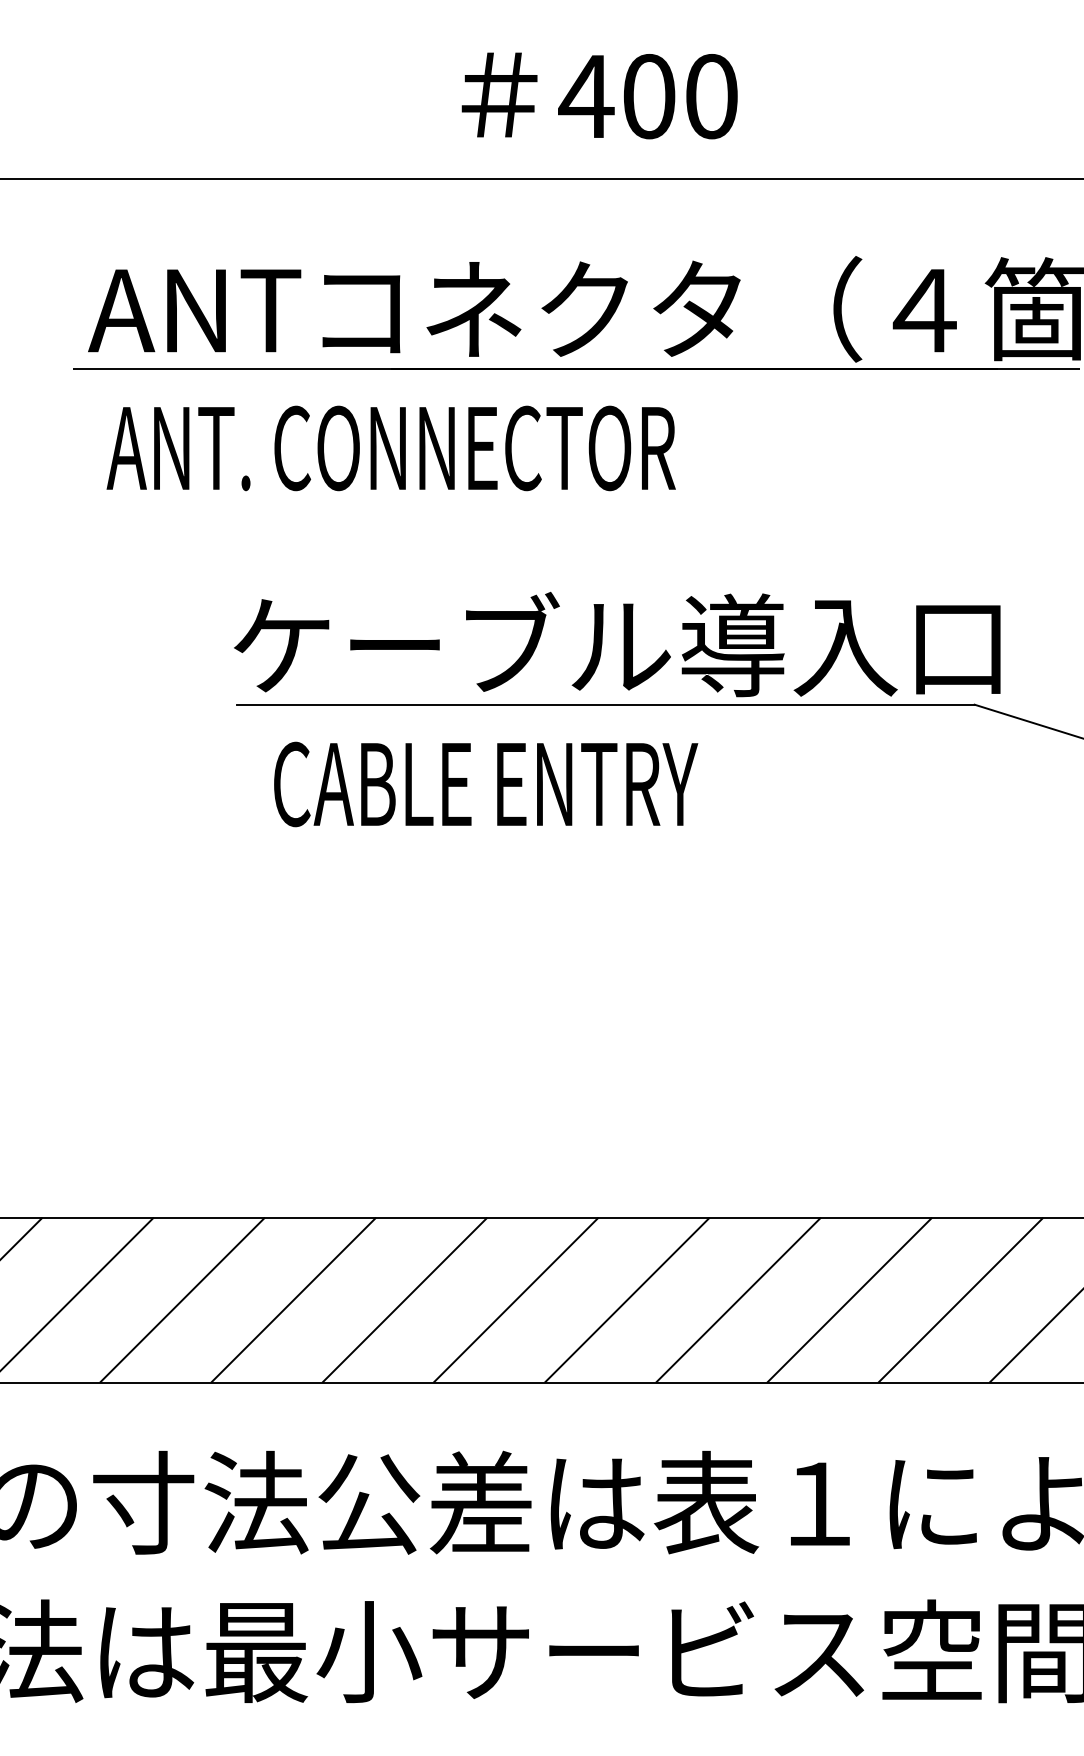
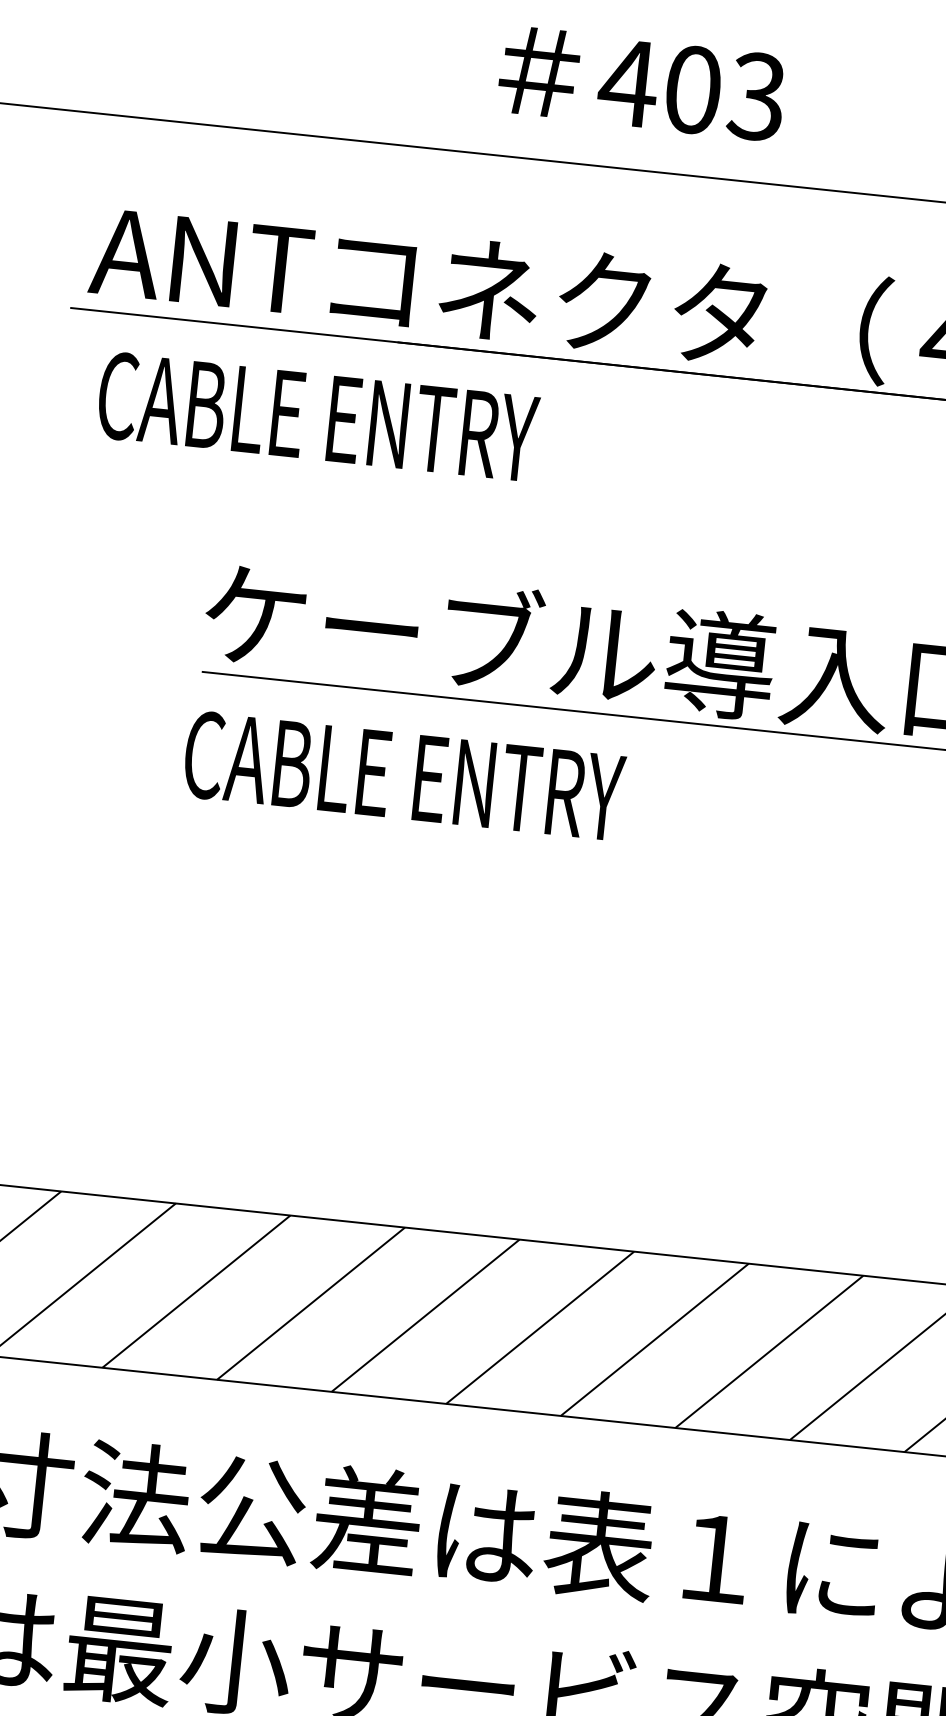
text: (710, 96) -> (756, 96), 400 -> 403
text: (390, 448) -> (388, 424), ANT. CONNECTOR -> CABLE ENTRY
text: (486, 784) -> (404, 776), moved

